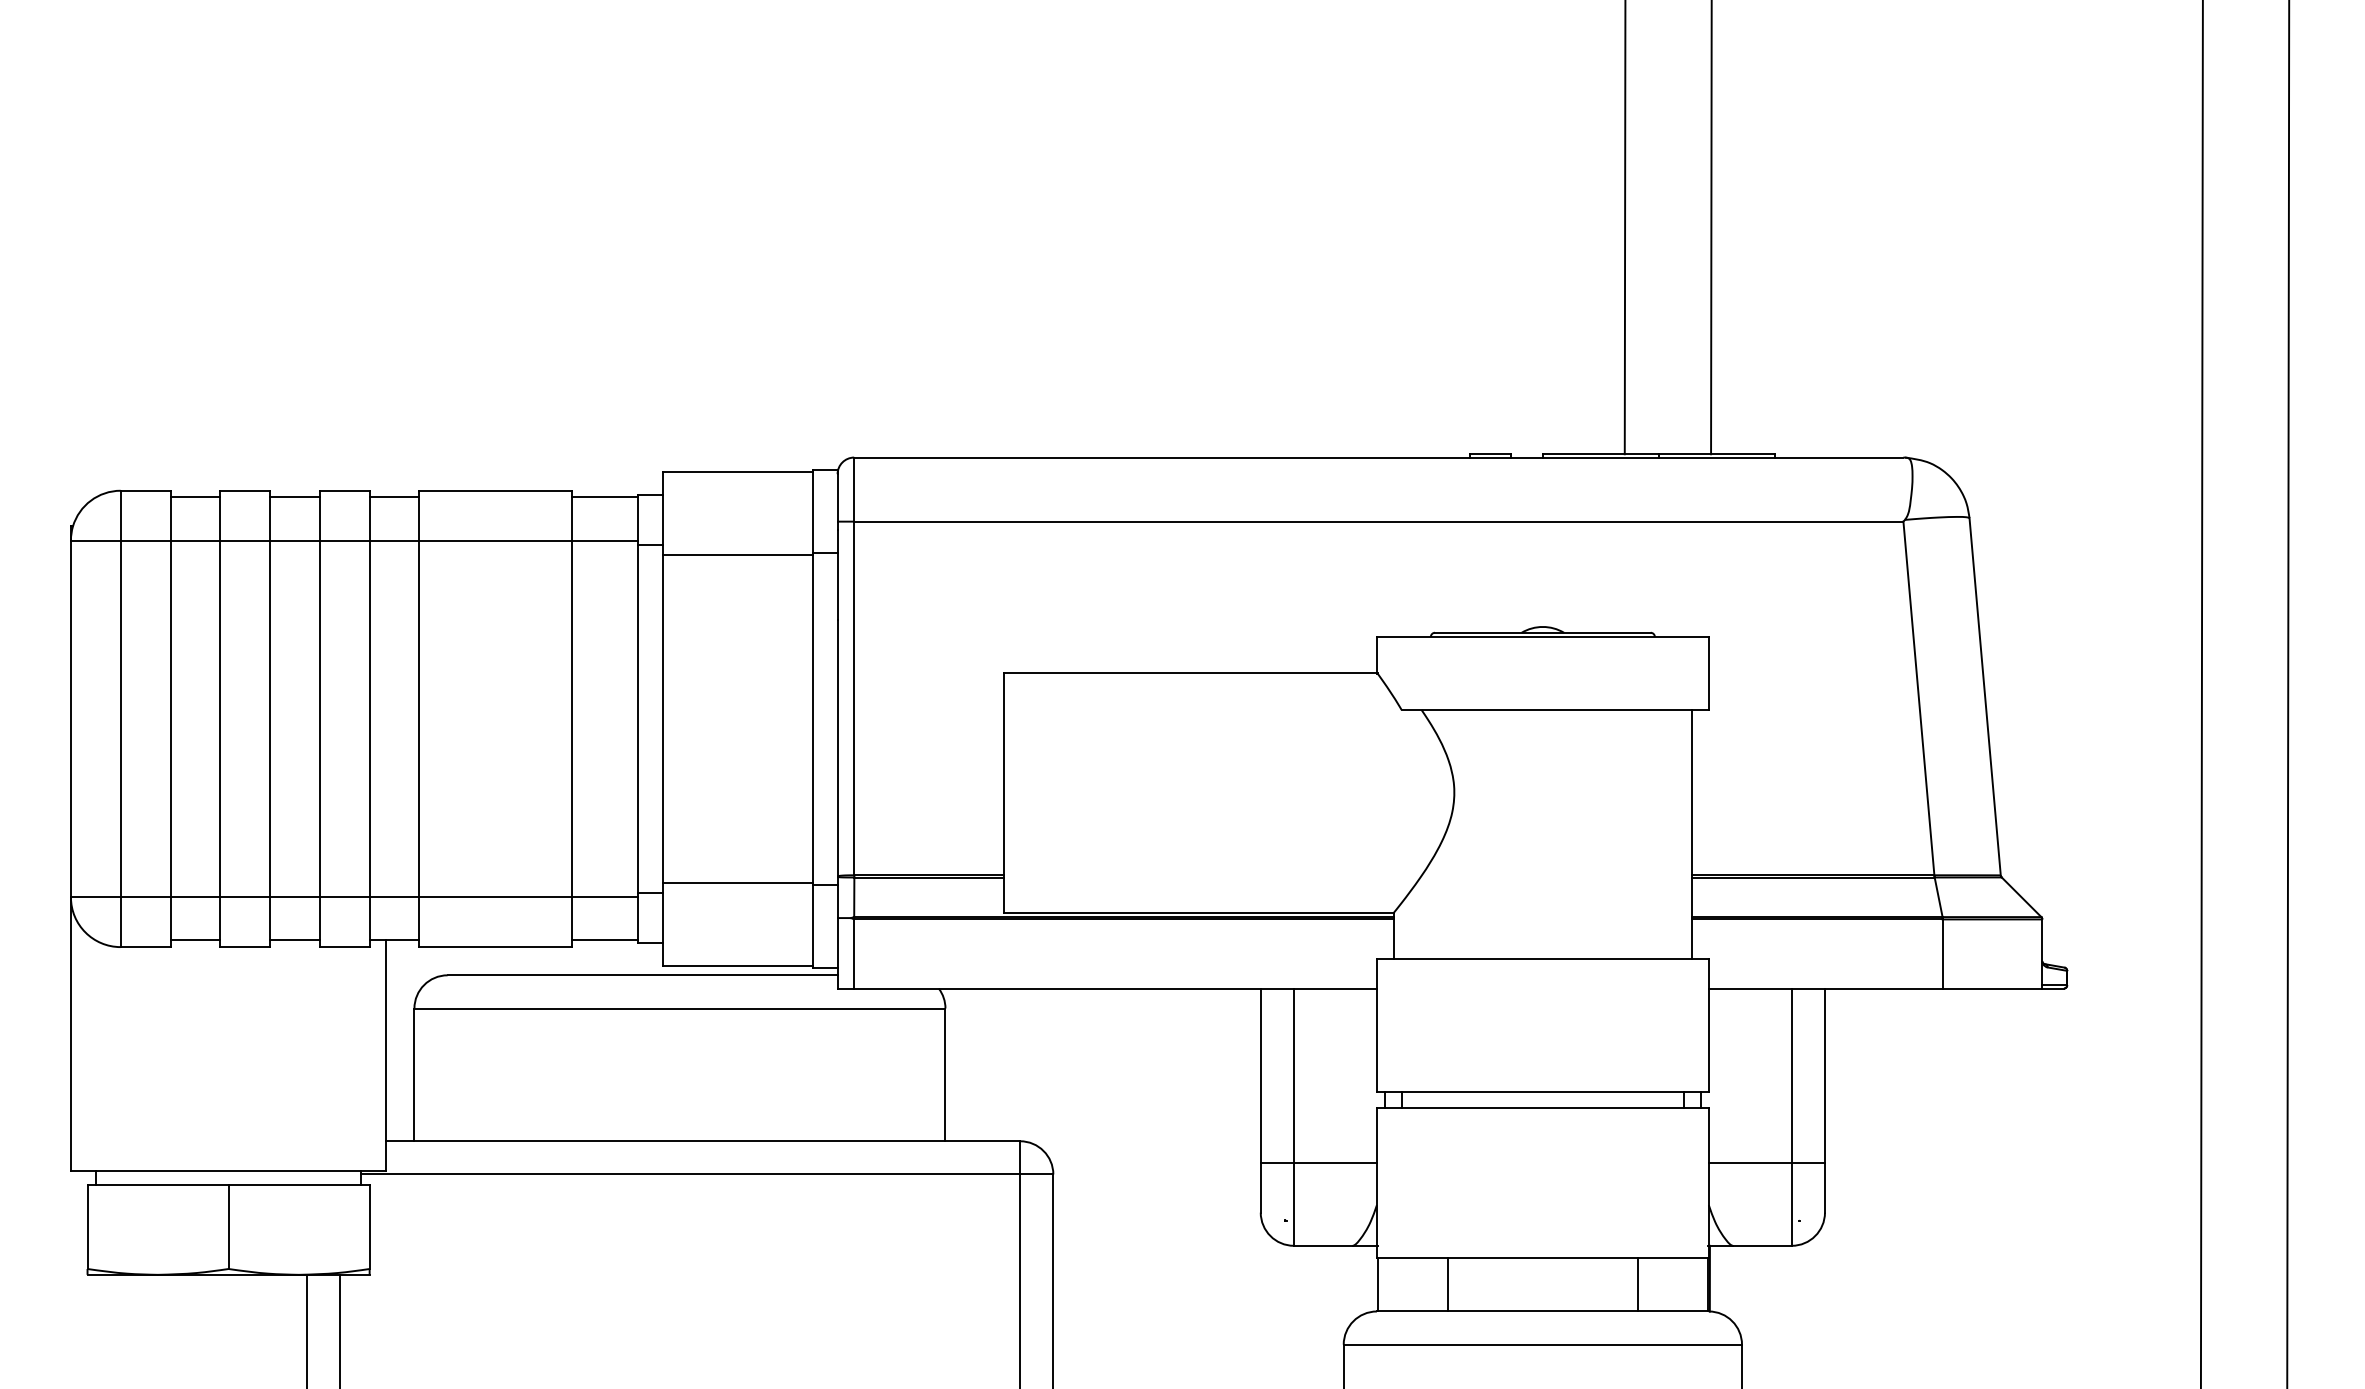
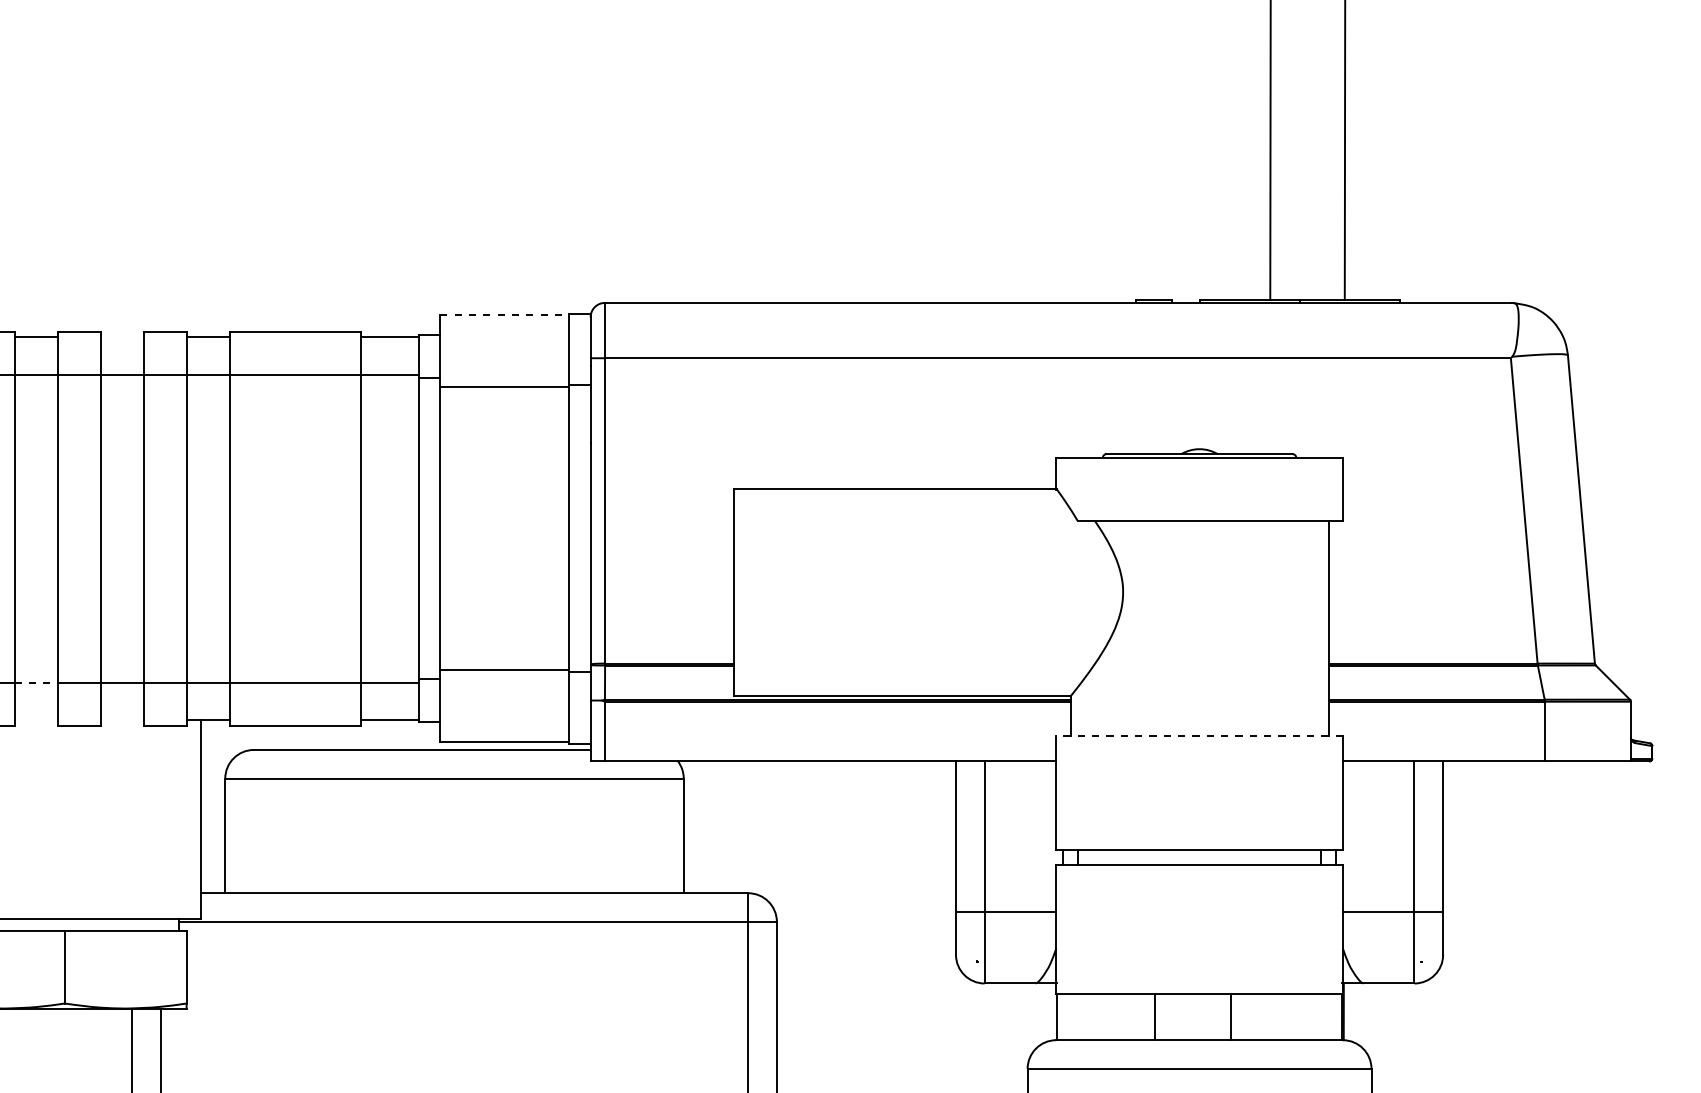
line: (738, 471) -> (505, 314), solid -> dashed
line: (294, 497) -> (121, 337), removed
line: (195, 897) -> (36, 682), solid -> dashed
line: (195, 940) -> (36, 719), removed
line: (294, 940) -> (121, 719), removed
line: (1542, 958) -> (1199, 735), solid -> dashed
line: (1447, 1284) -> (1154, 1016), moved
line: (1637, 1284) -> (1230, 1016), moved

